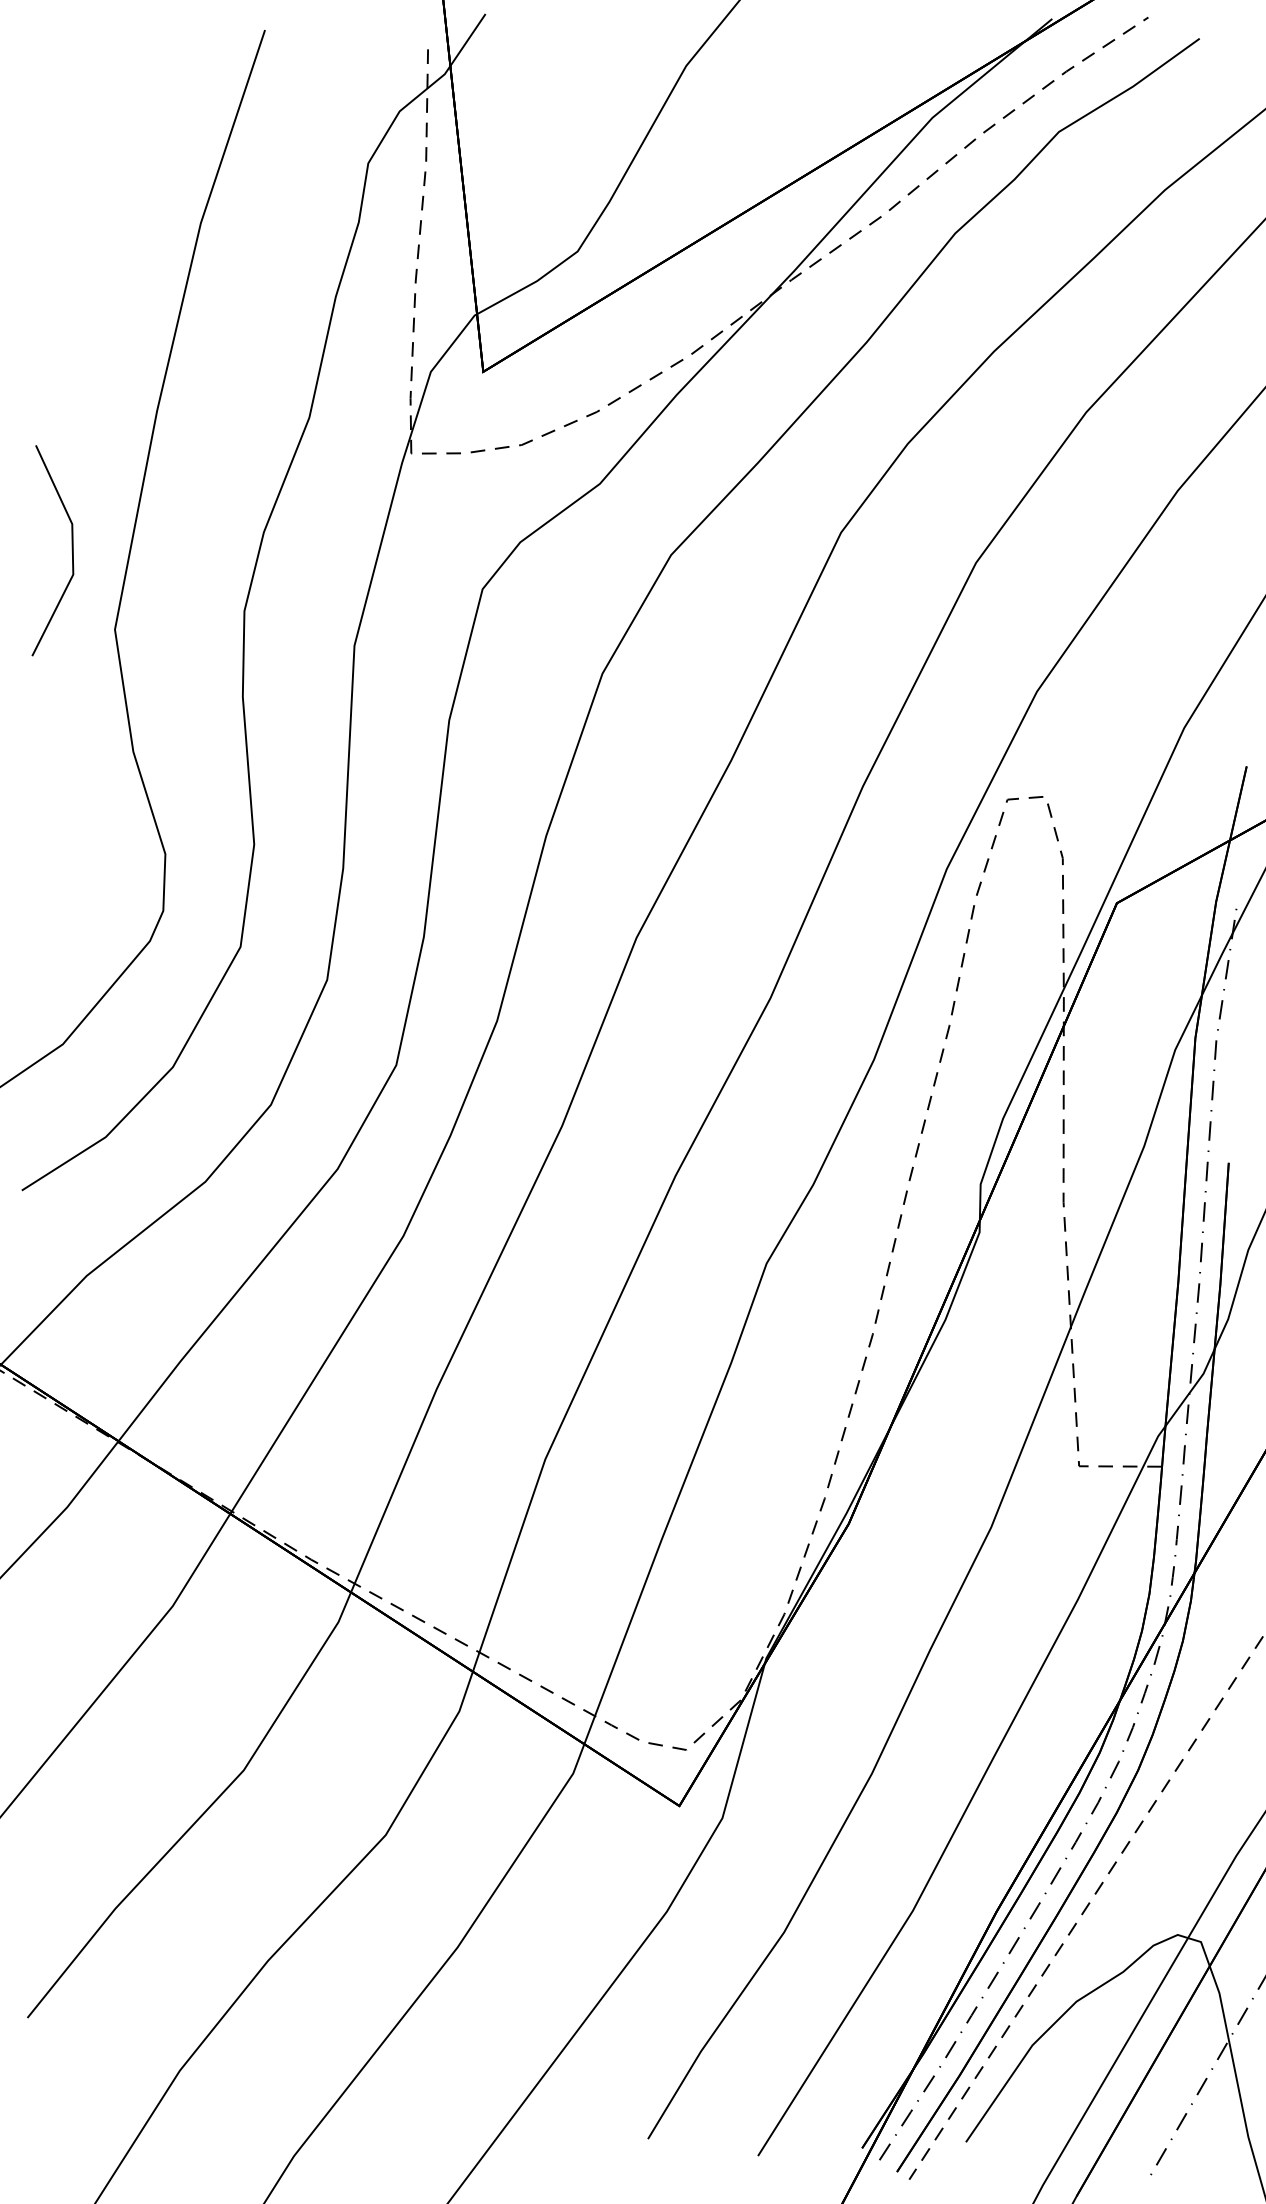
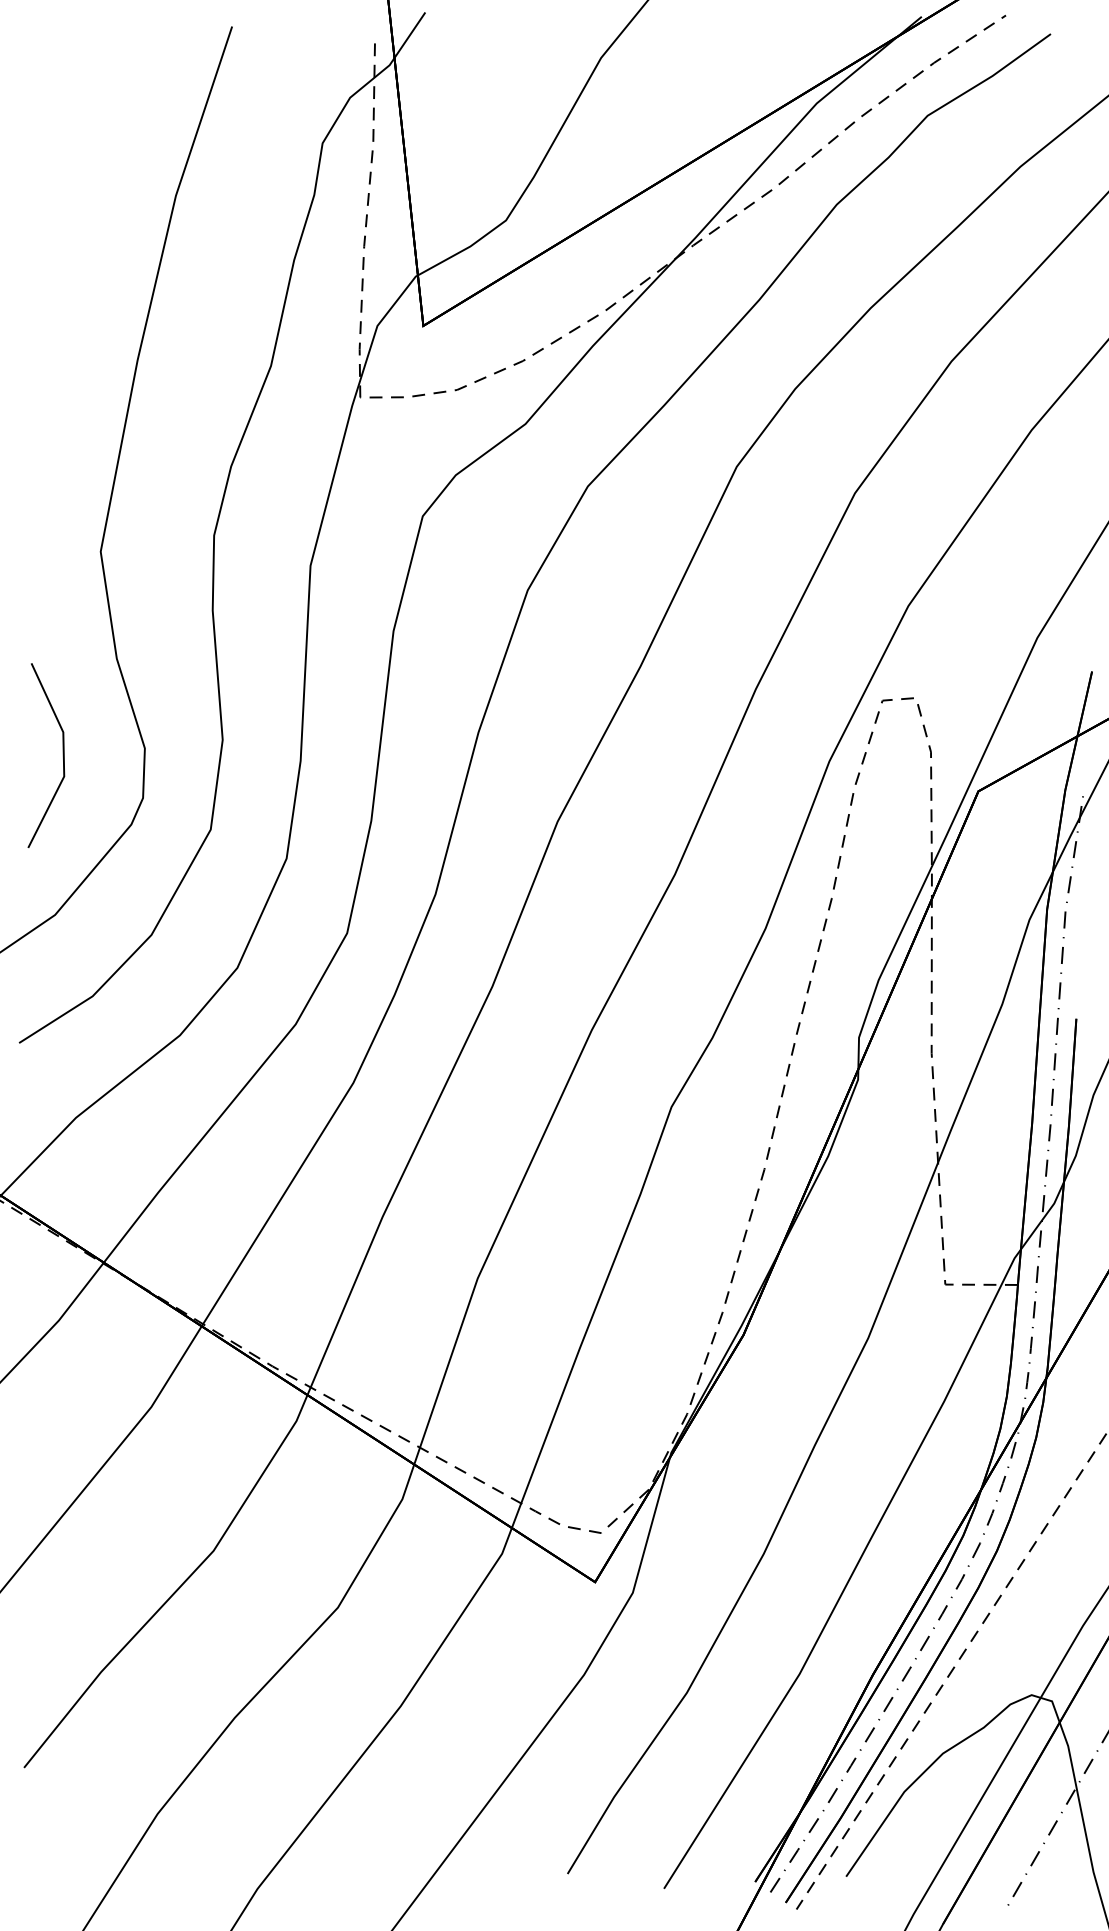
line: (71, 550) -> (62, 755), moved

